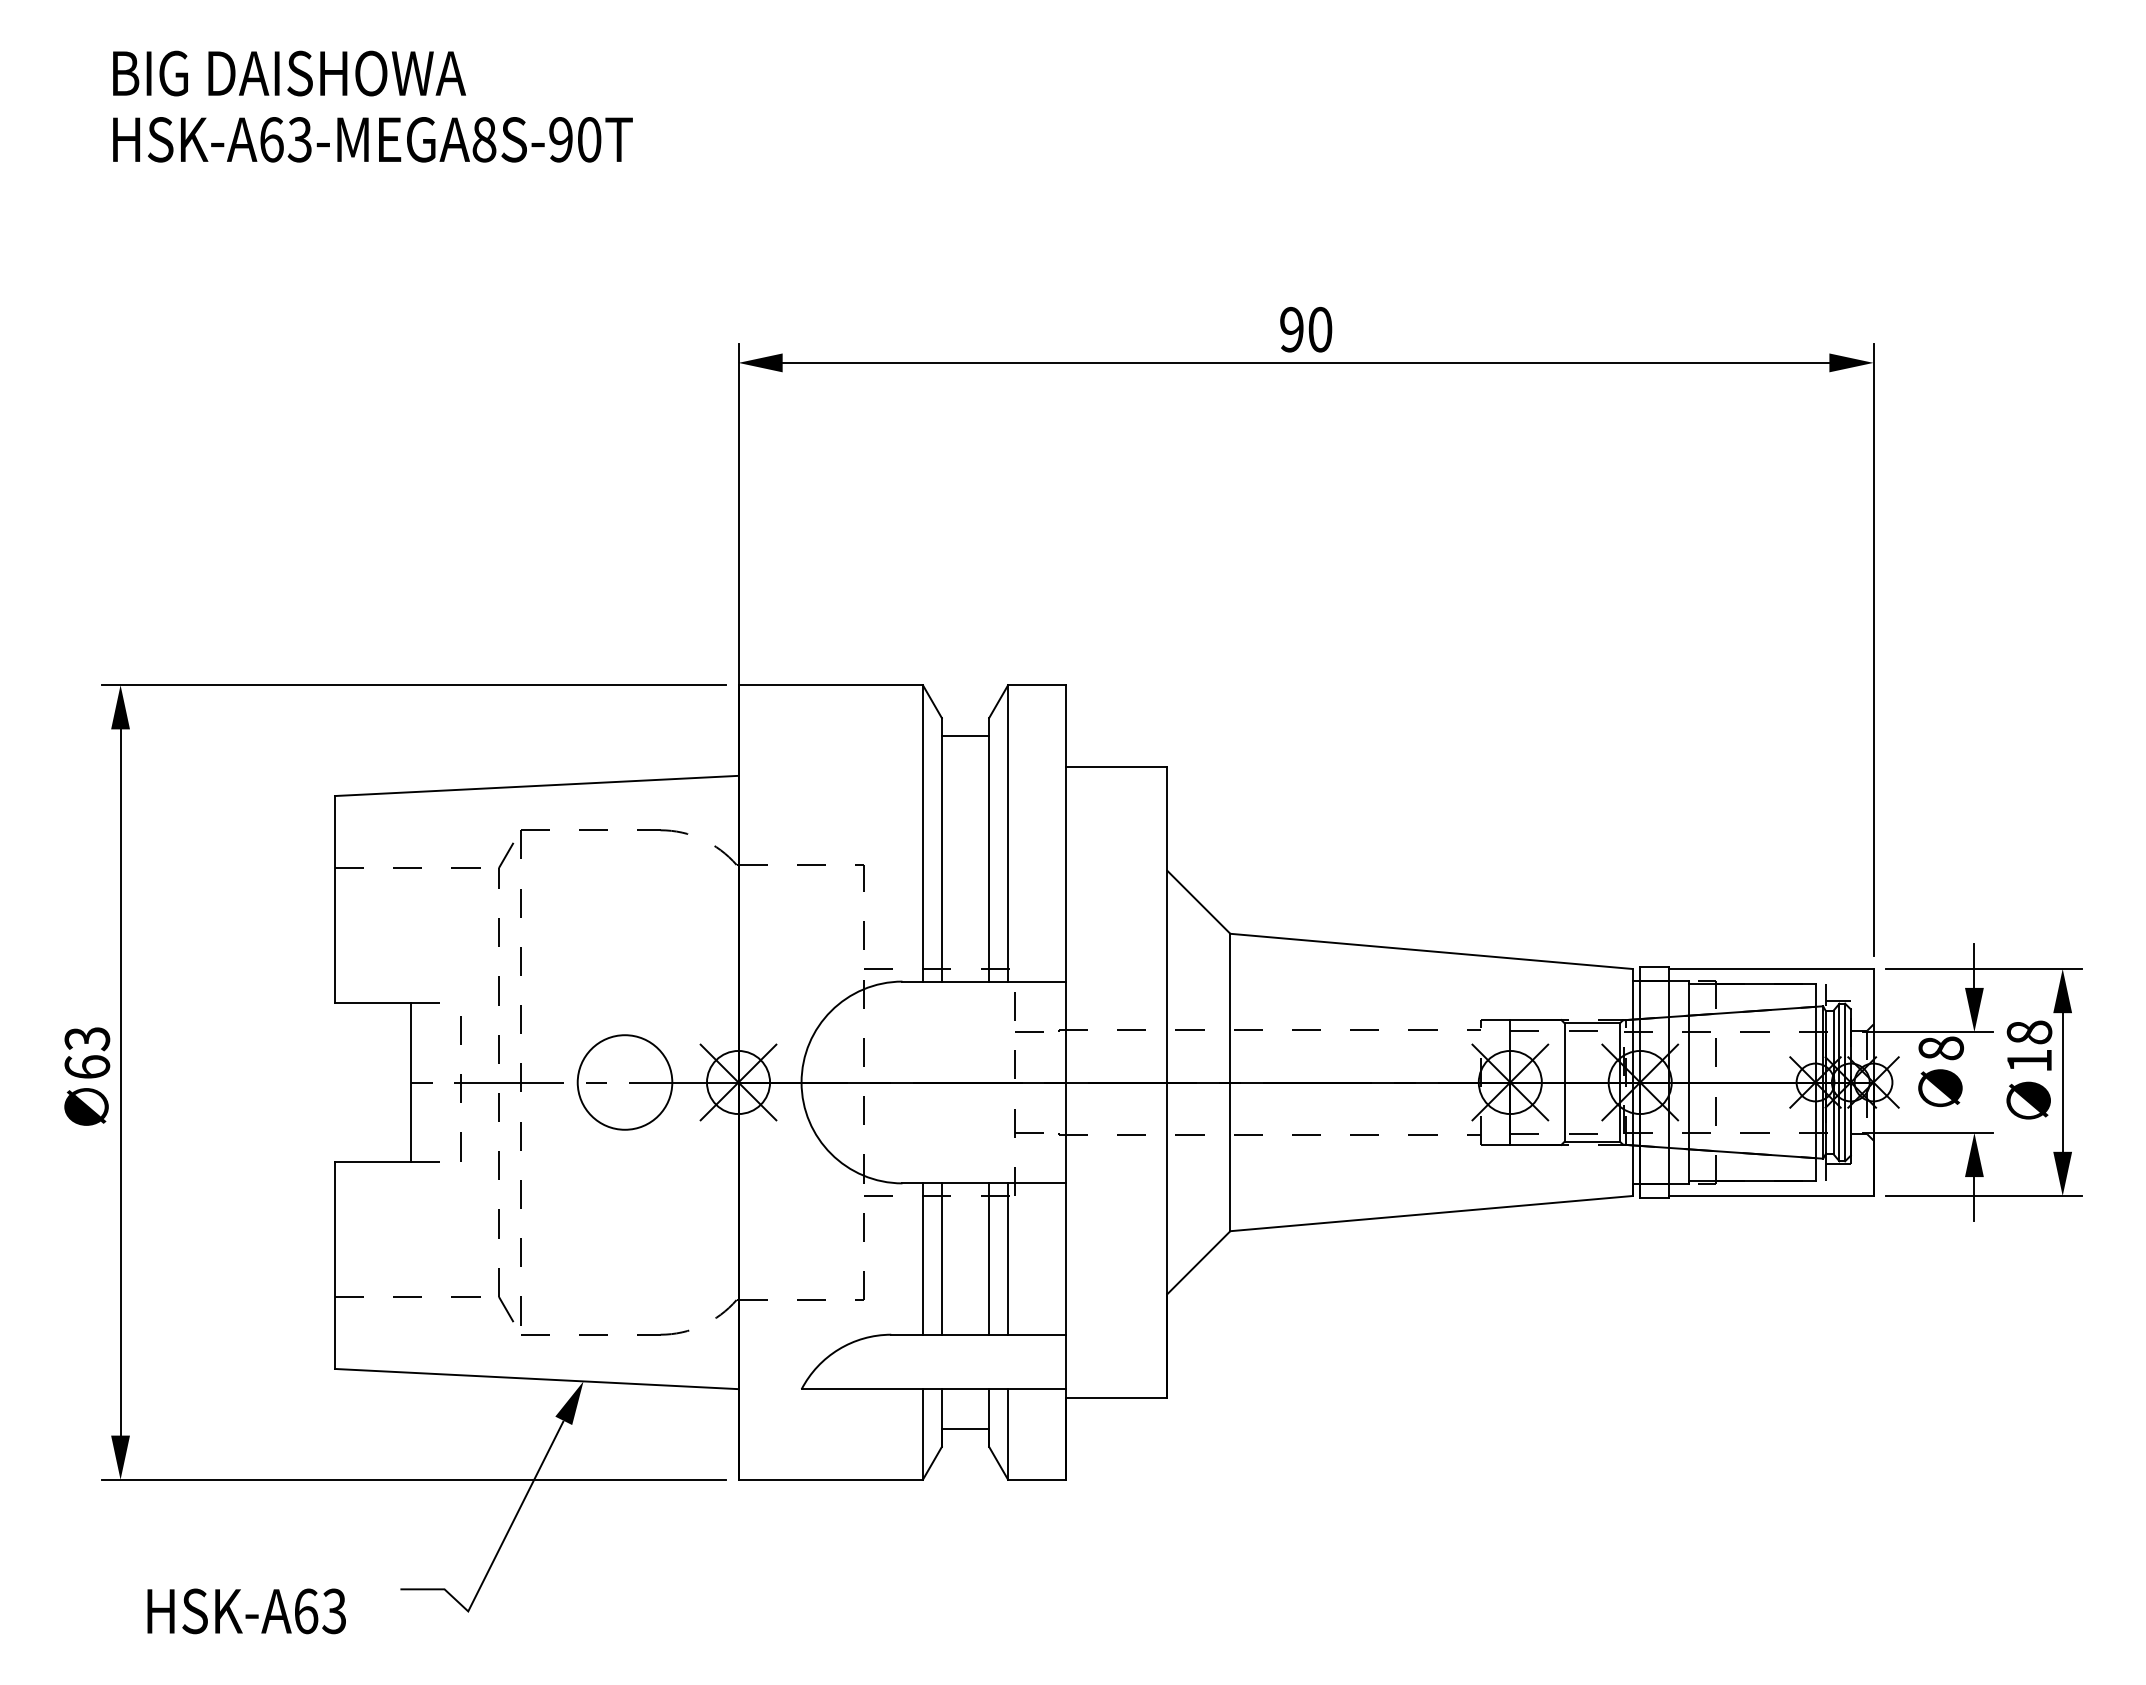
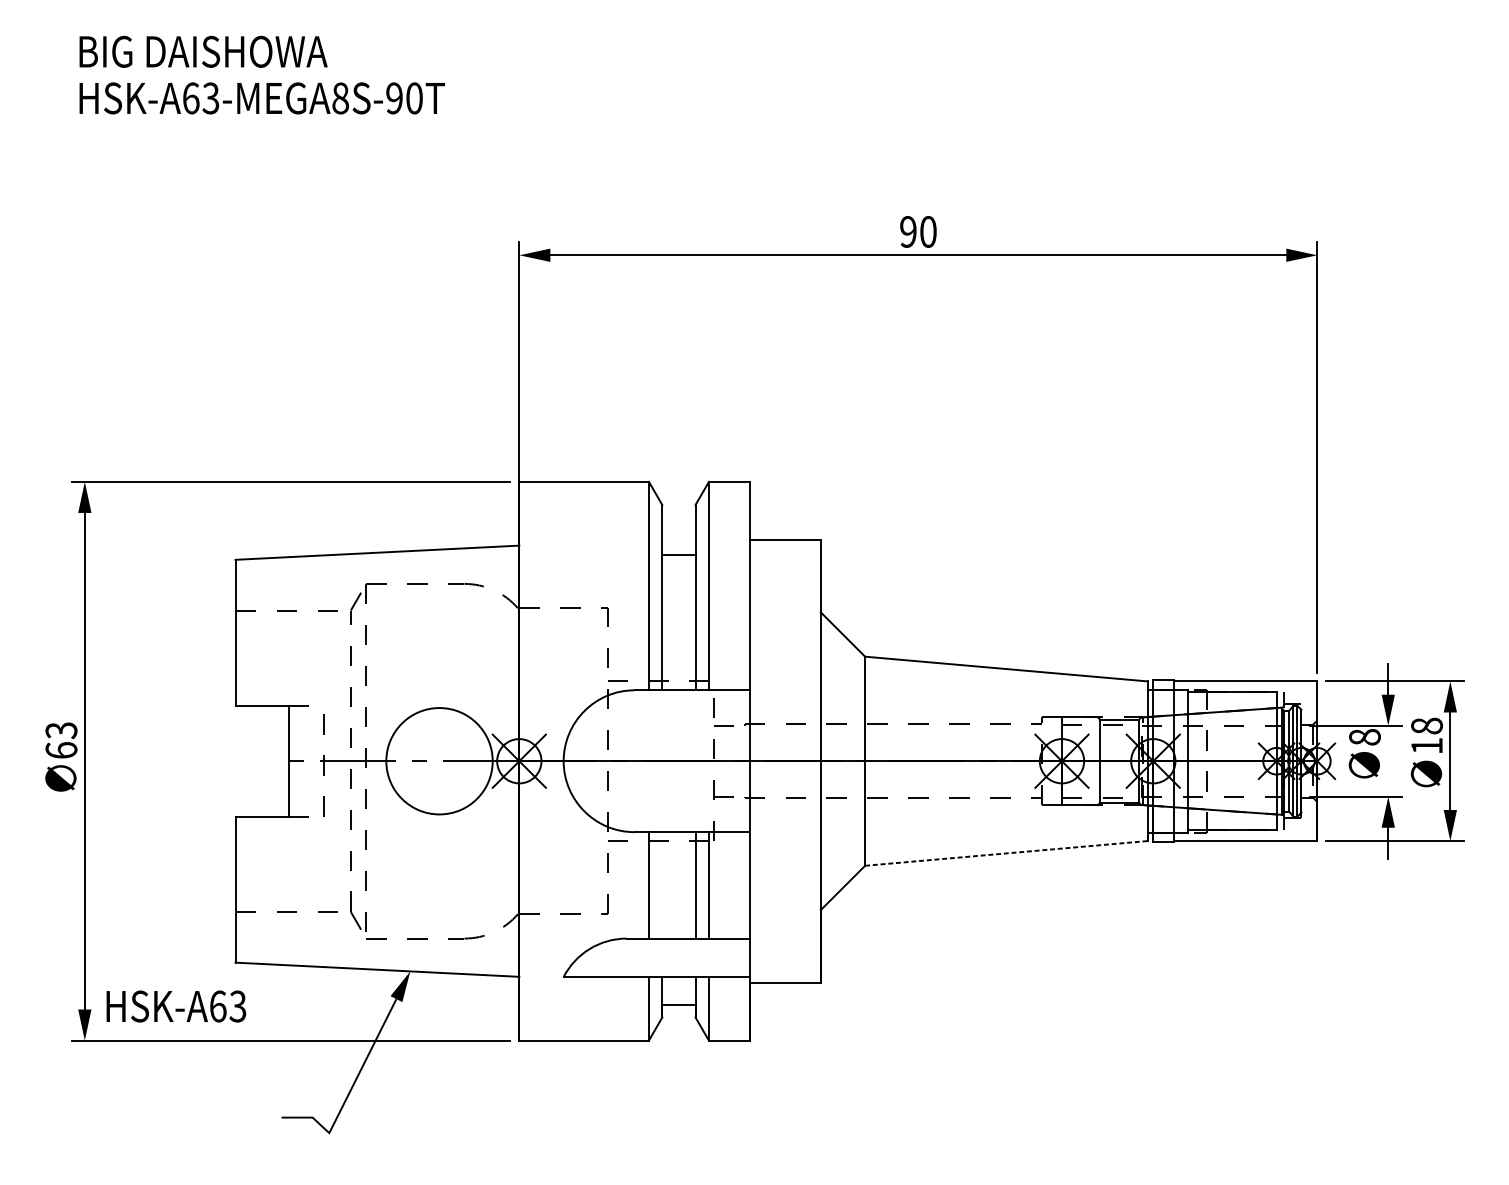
line: (965, 735) -> (678, 555), moved
circle: (624, 1082) -> (439, 761), size x1.6
line: (1431, 1213) -> (1006, 853), solid -> dashed
line: (941, 1258) -> (662, 884), removed
text: (246, 1611) -> (176, 1006), moved

